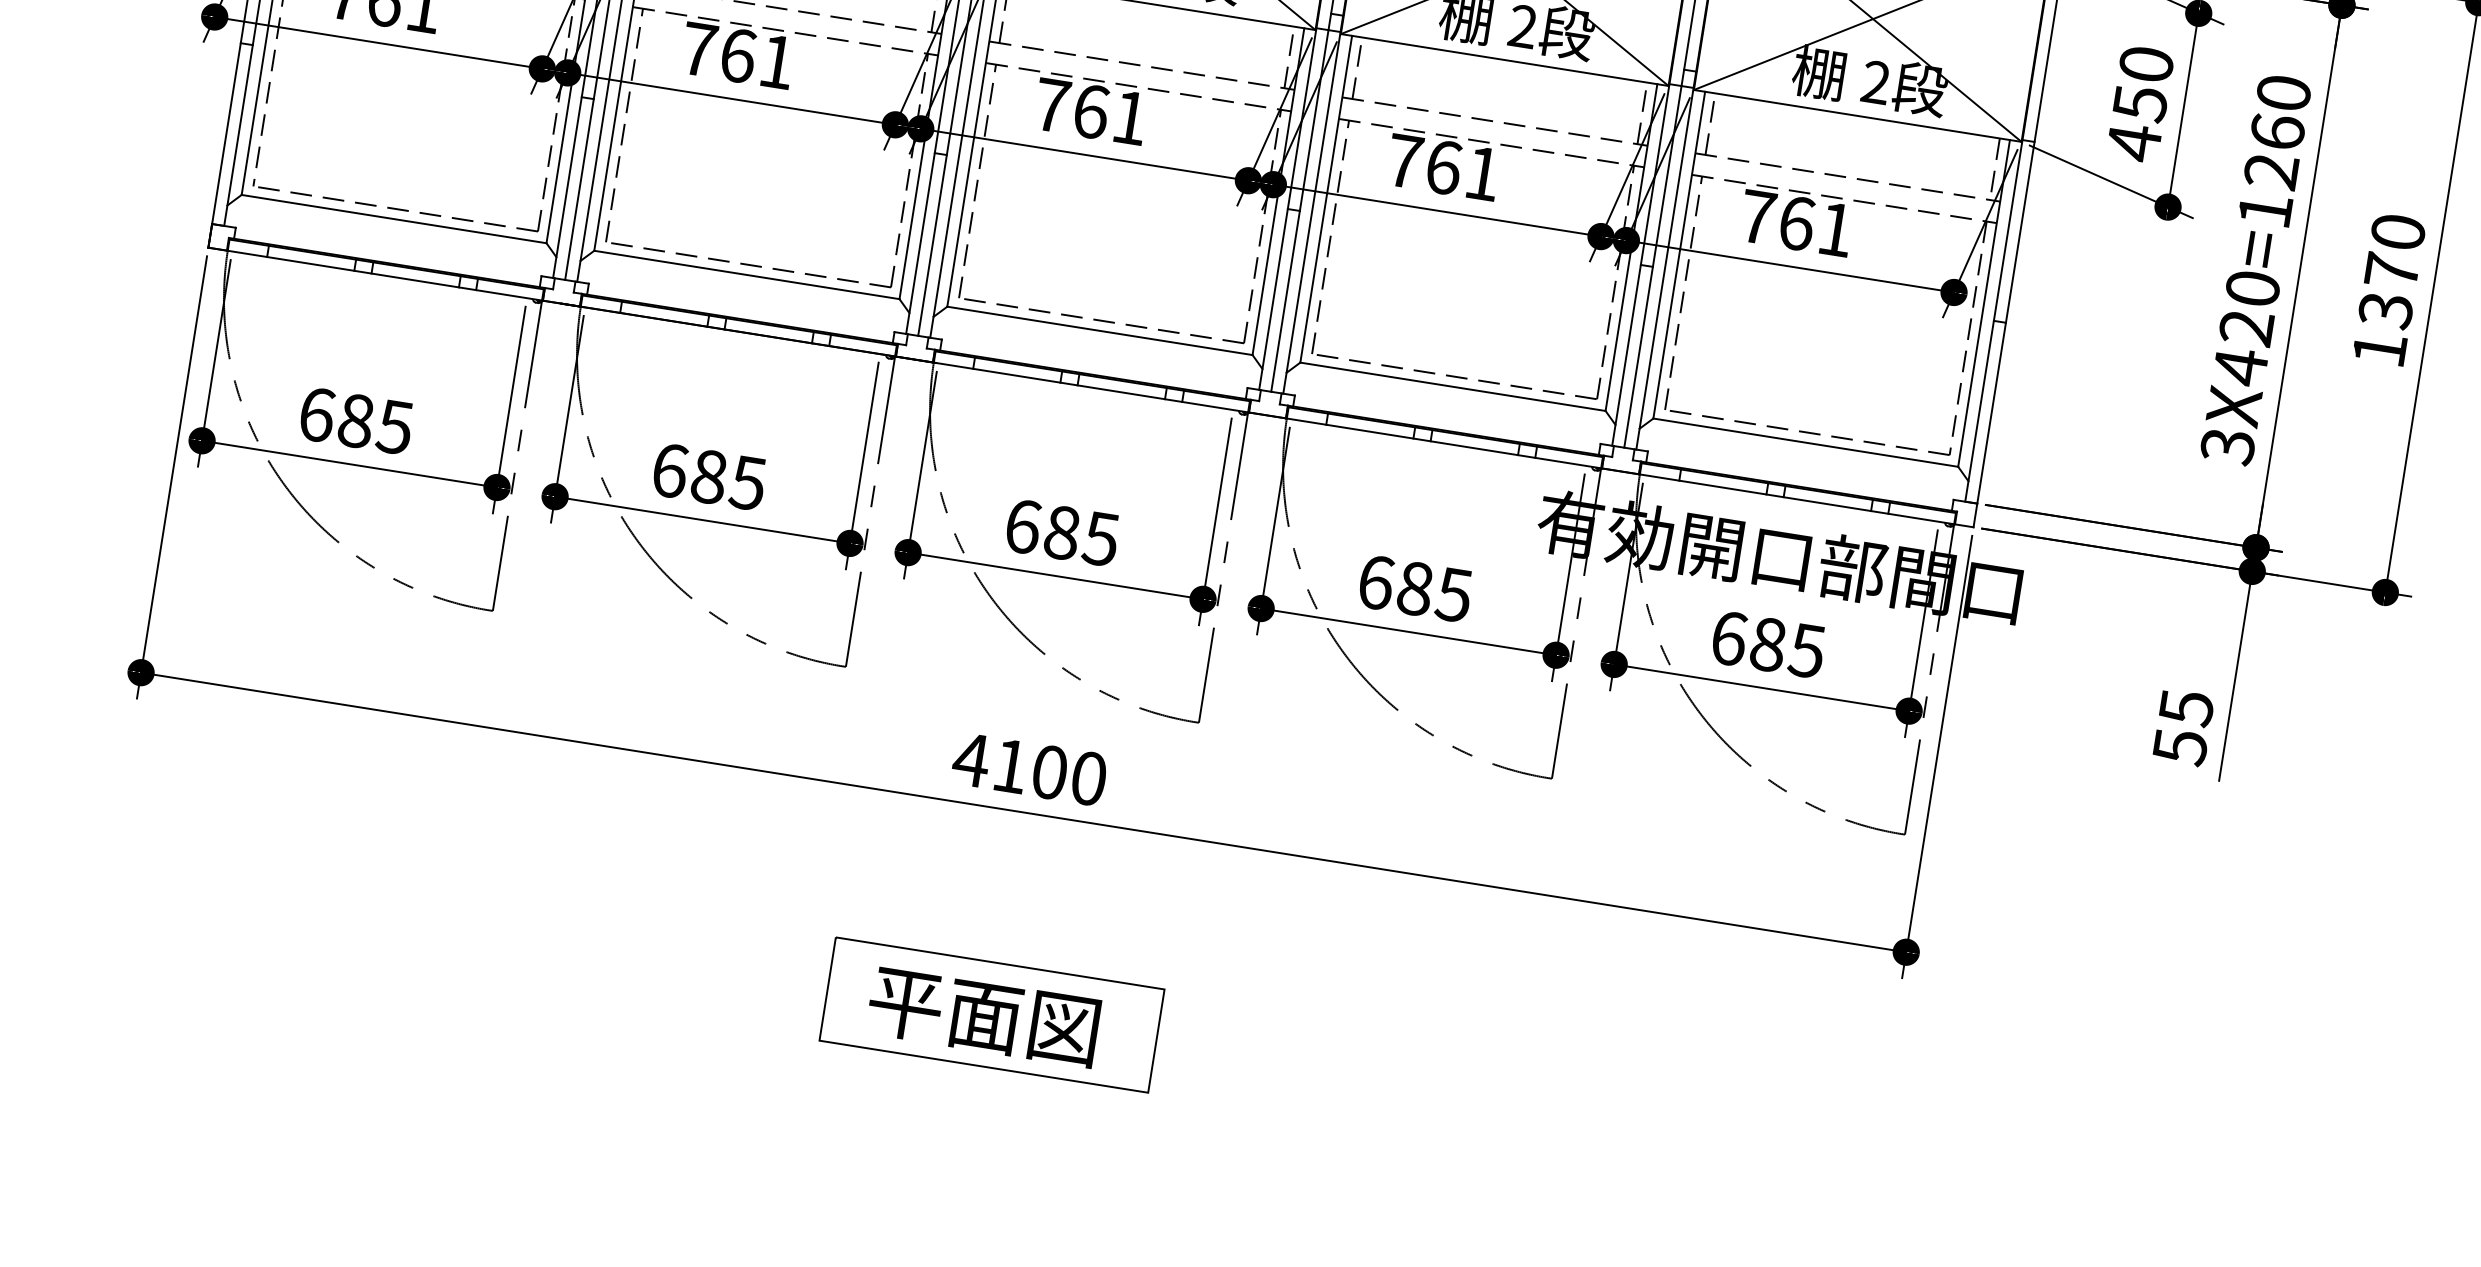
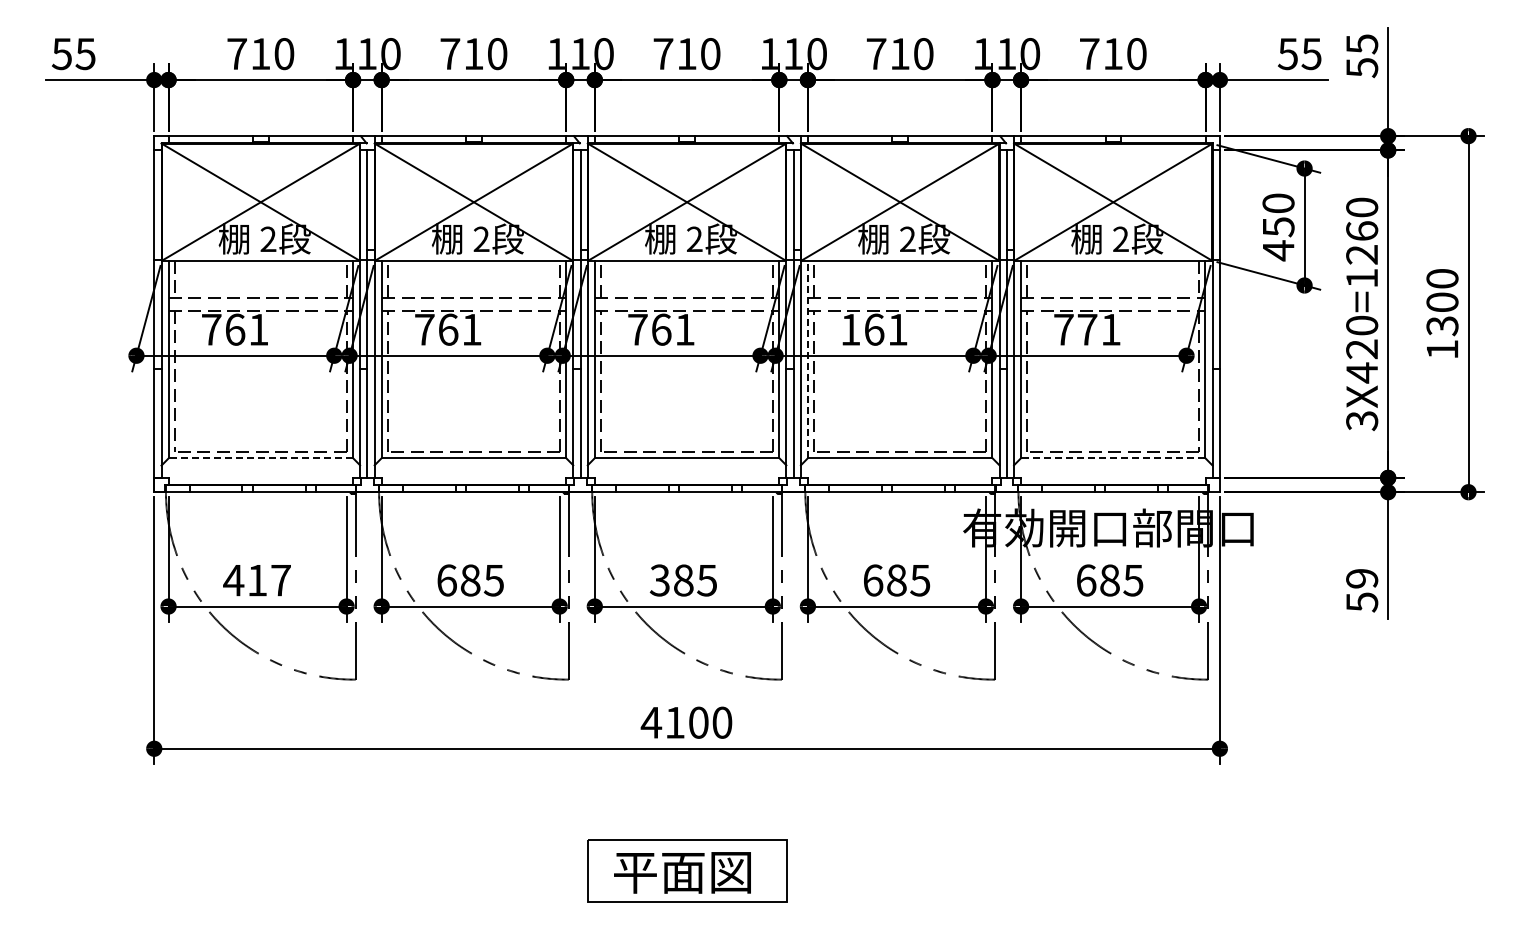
text: (1404, 160) -> (850, 329), 761 -> 161
line: (1326, 199) -> (808, 359), solid -> dashed
line: (393, 219) -> (260, 458), solid -> dashed
text: (1796, 223) -> (1087, 329), 761 -> 771
text: (2392, 269) -> (1442, 301), 1370 -> 1300
text: (354, 420) -> (256, 580), 685 -> 417
line: (1804, 443) -> (1112, 458), solid -> dashed
text: (1022, 526) -> (659, 580), 685 -> 385
text: (2187, 707) -> (1362, 578), 55 -> 59

